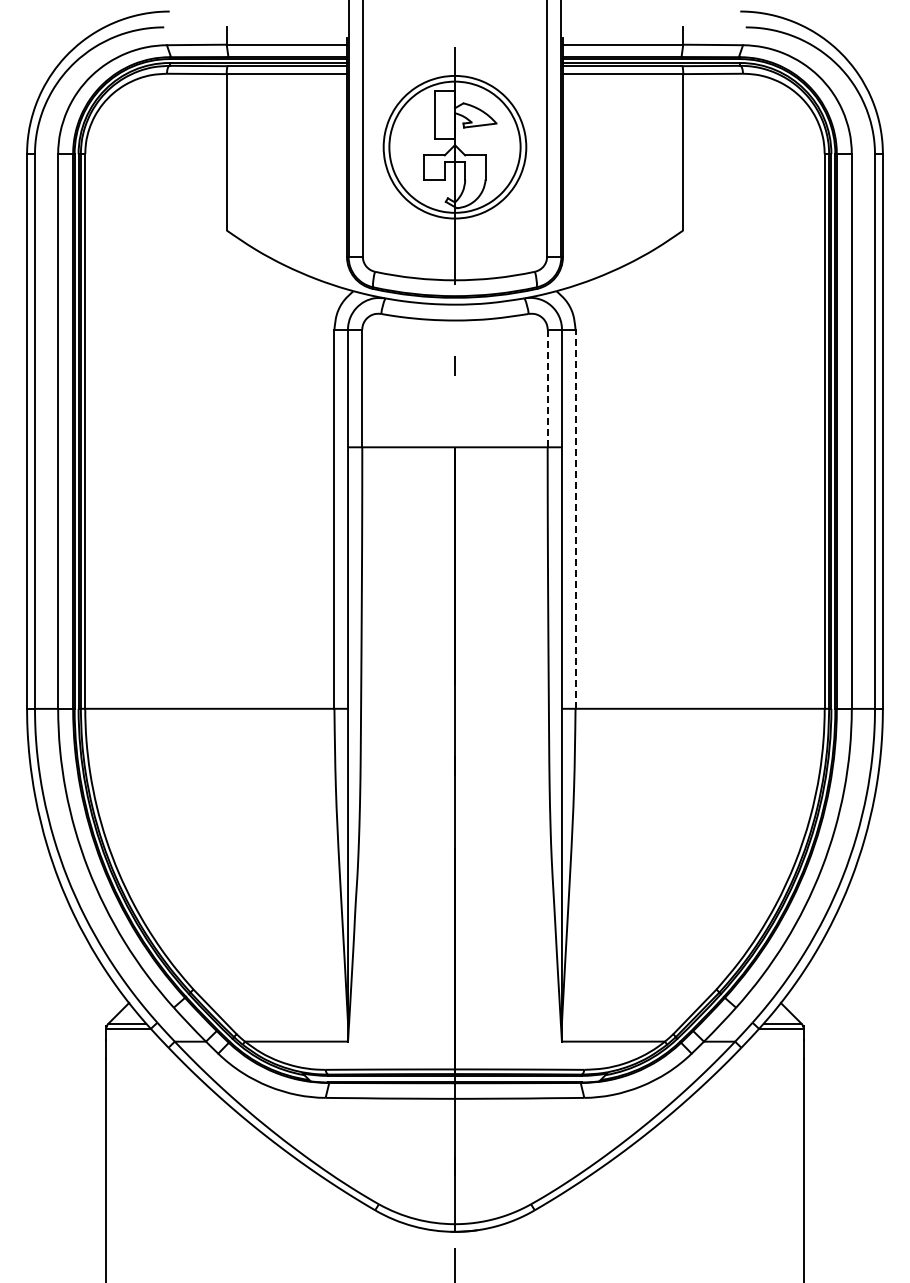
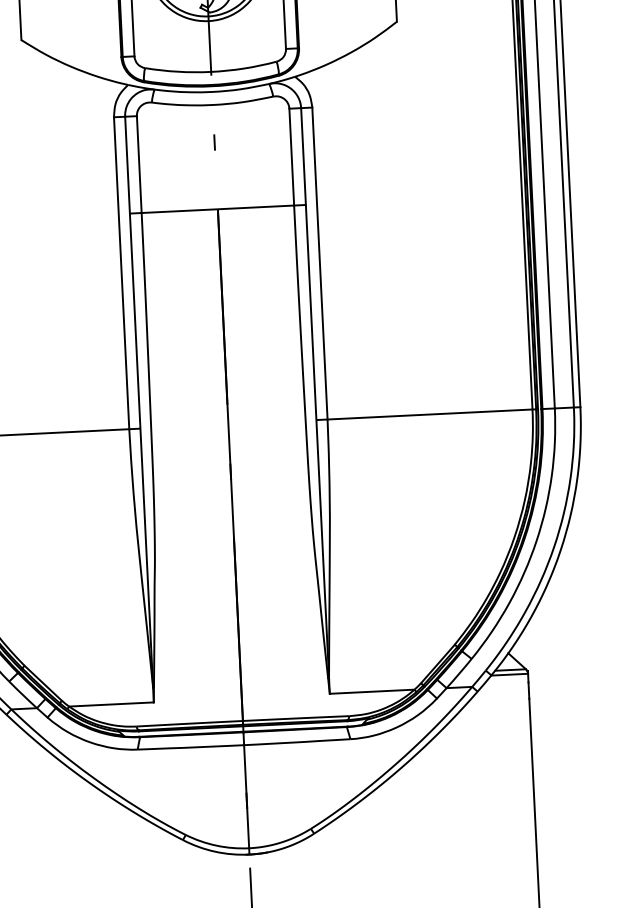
line: (547, 388) -> (291, 157), dashed -> solid
line: (575, 519) -> (319, 263), dashed -> solid

